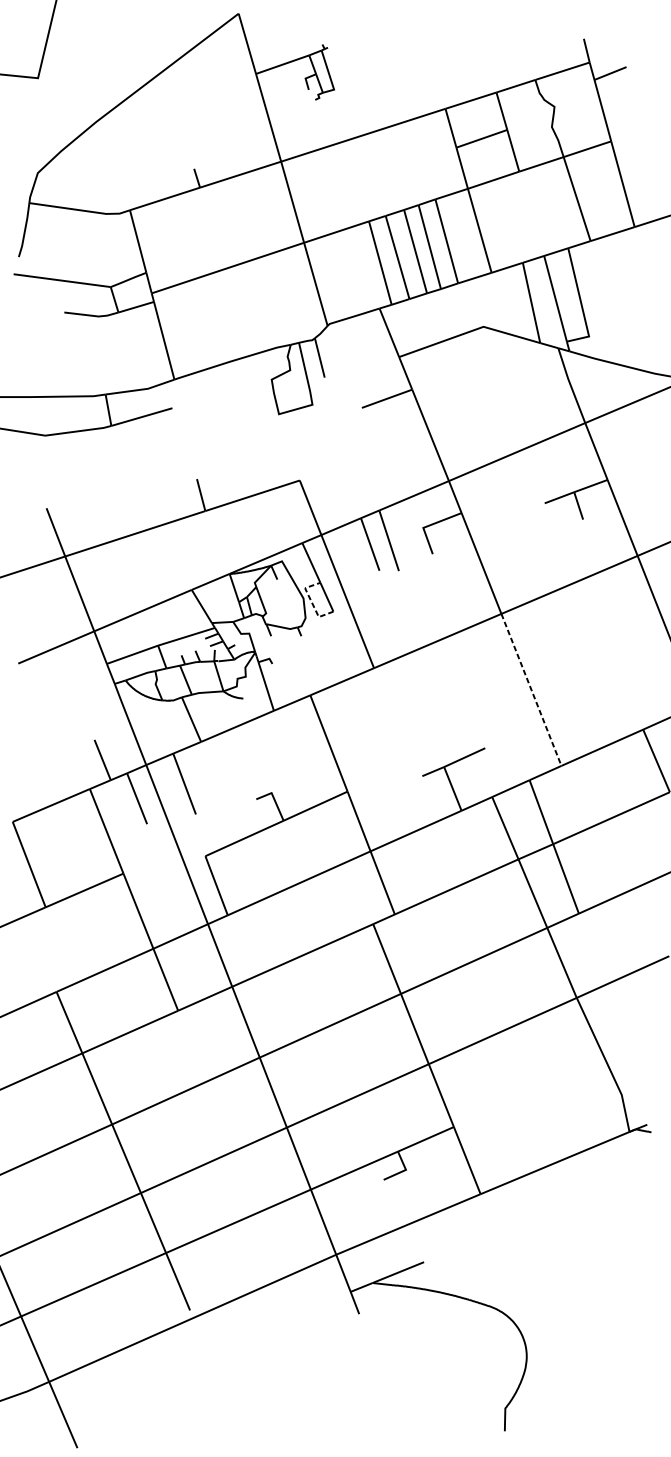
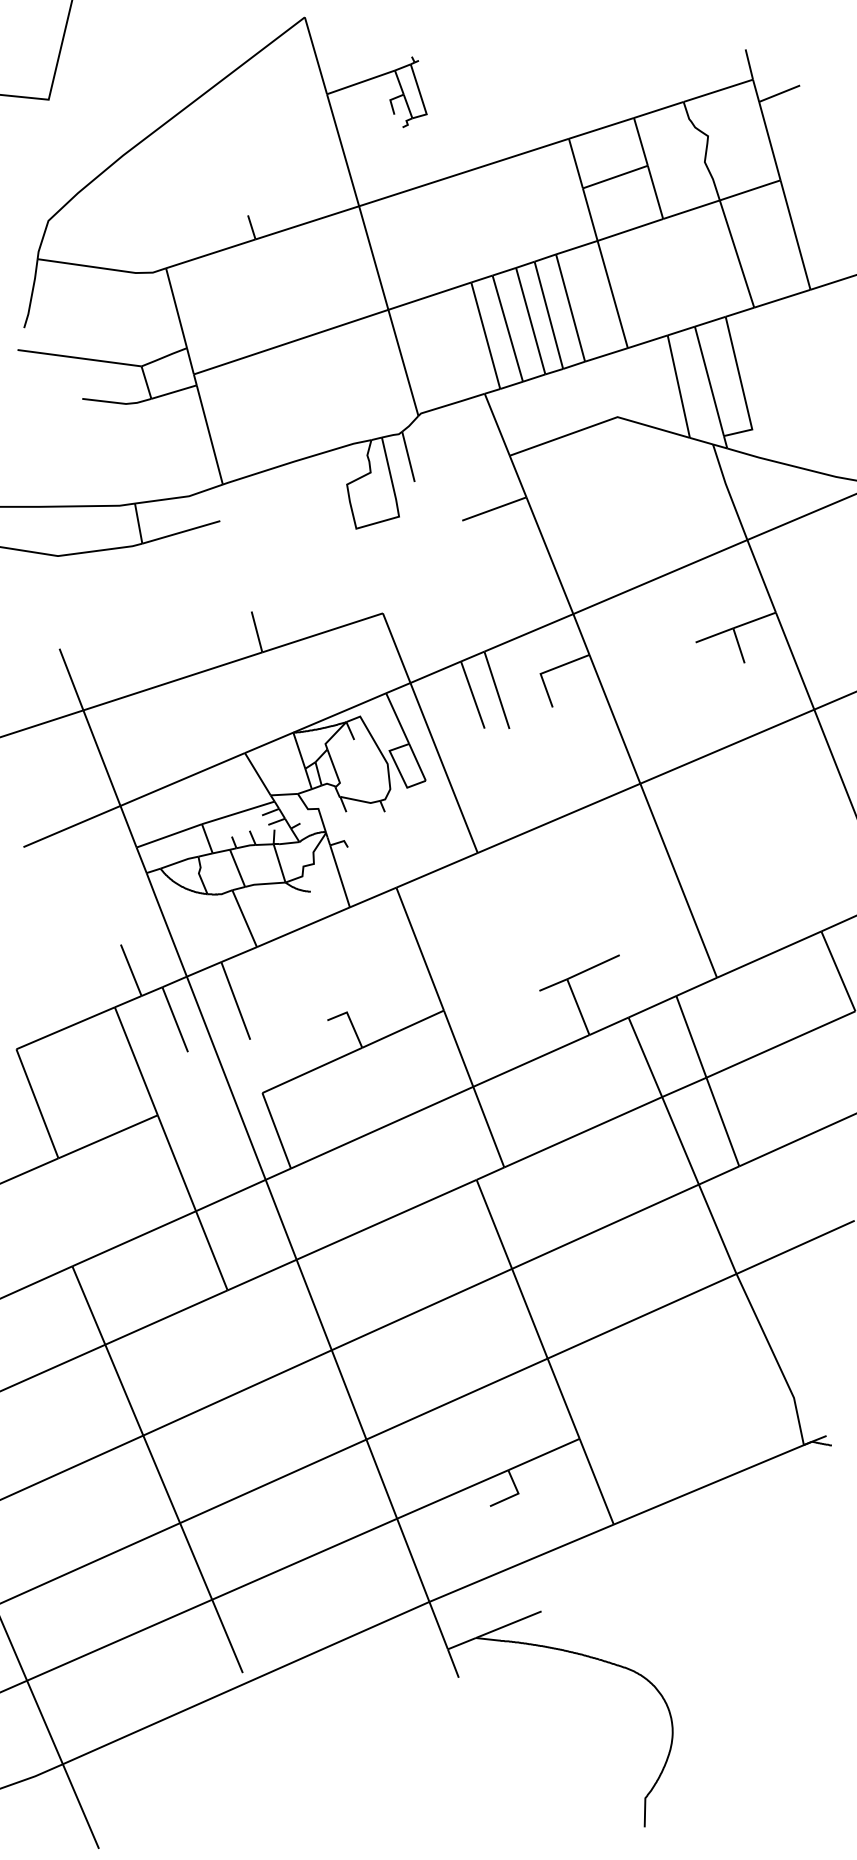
line: (312, 602) -> (398, 768), dashed -> solid
line: (531, 690) -> (678, 881), dashed -> solid

